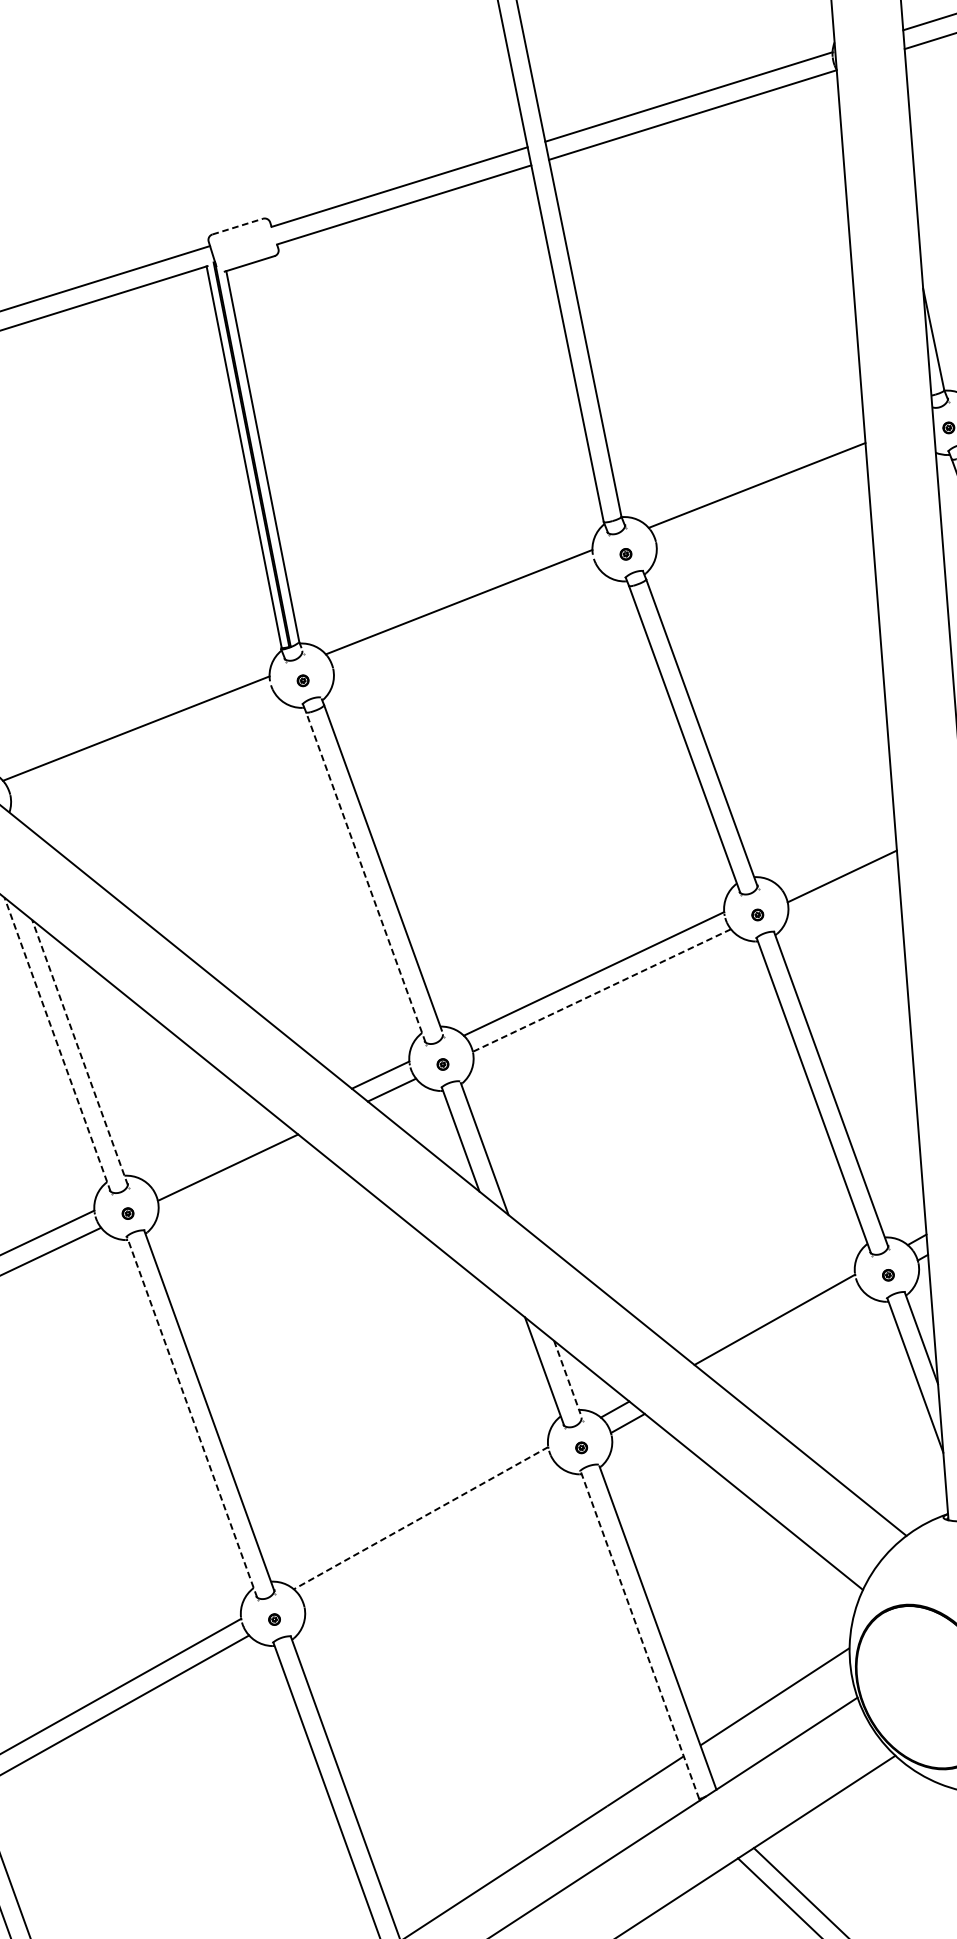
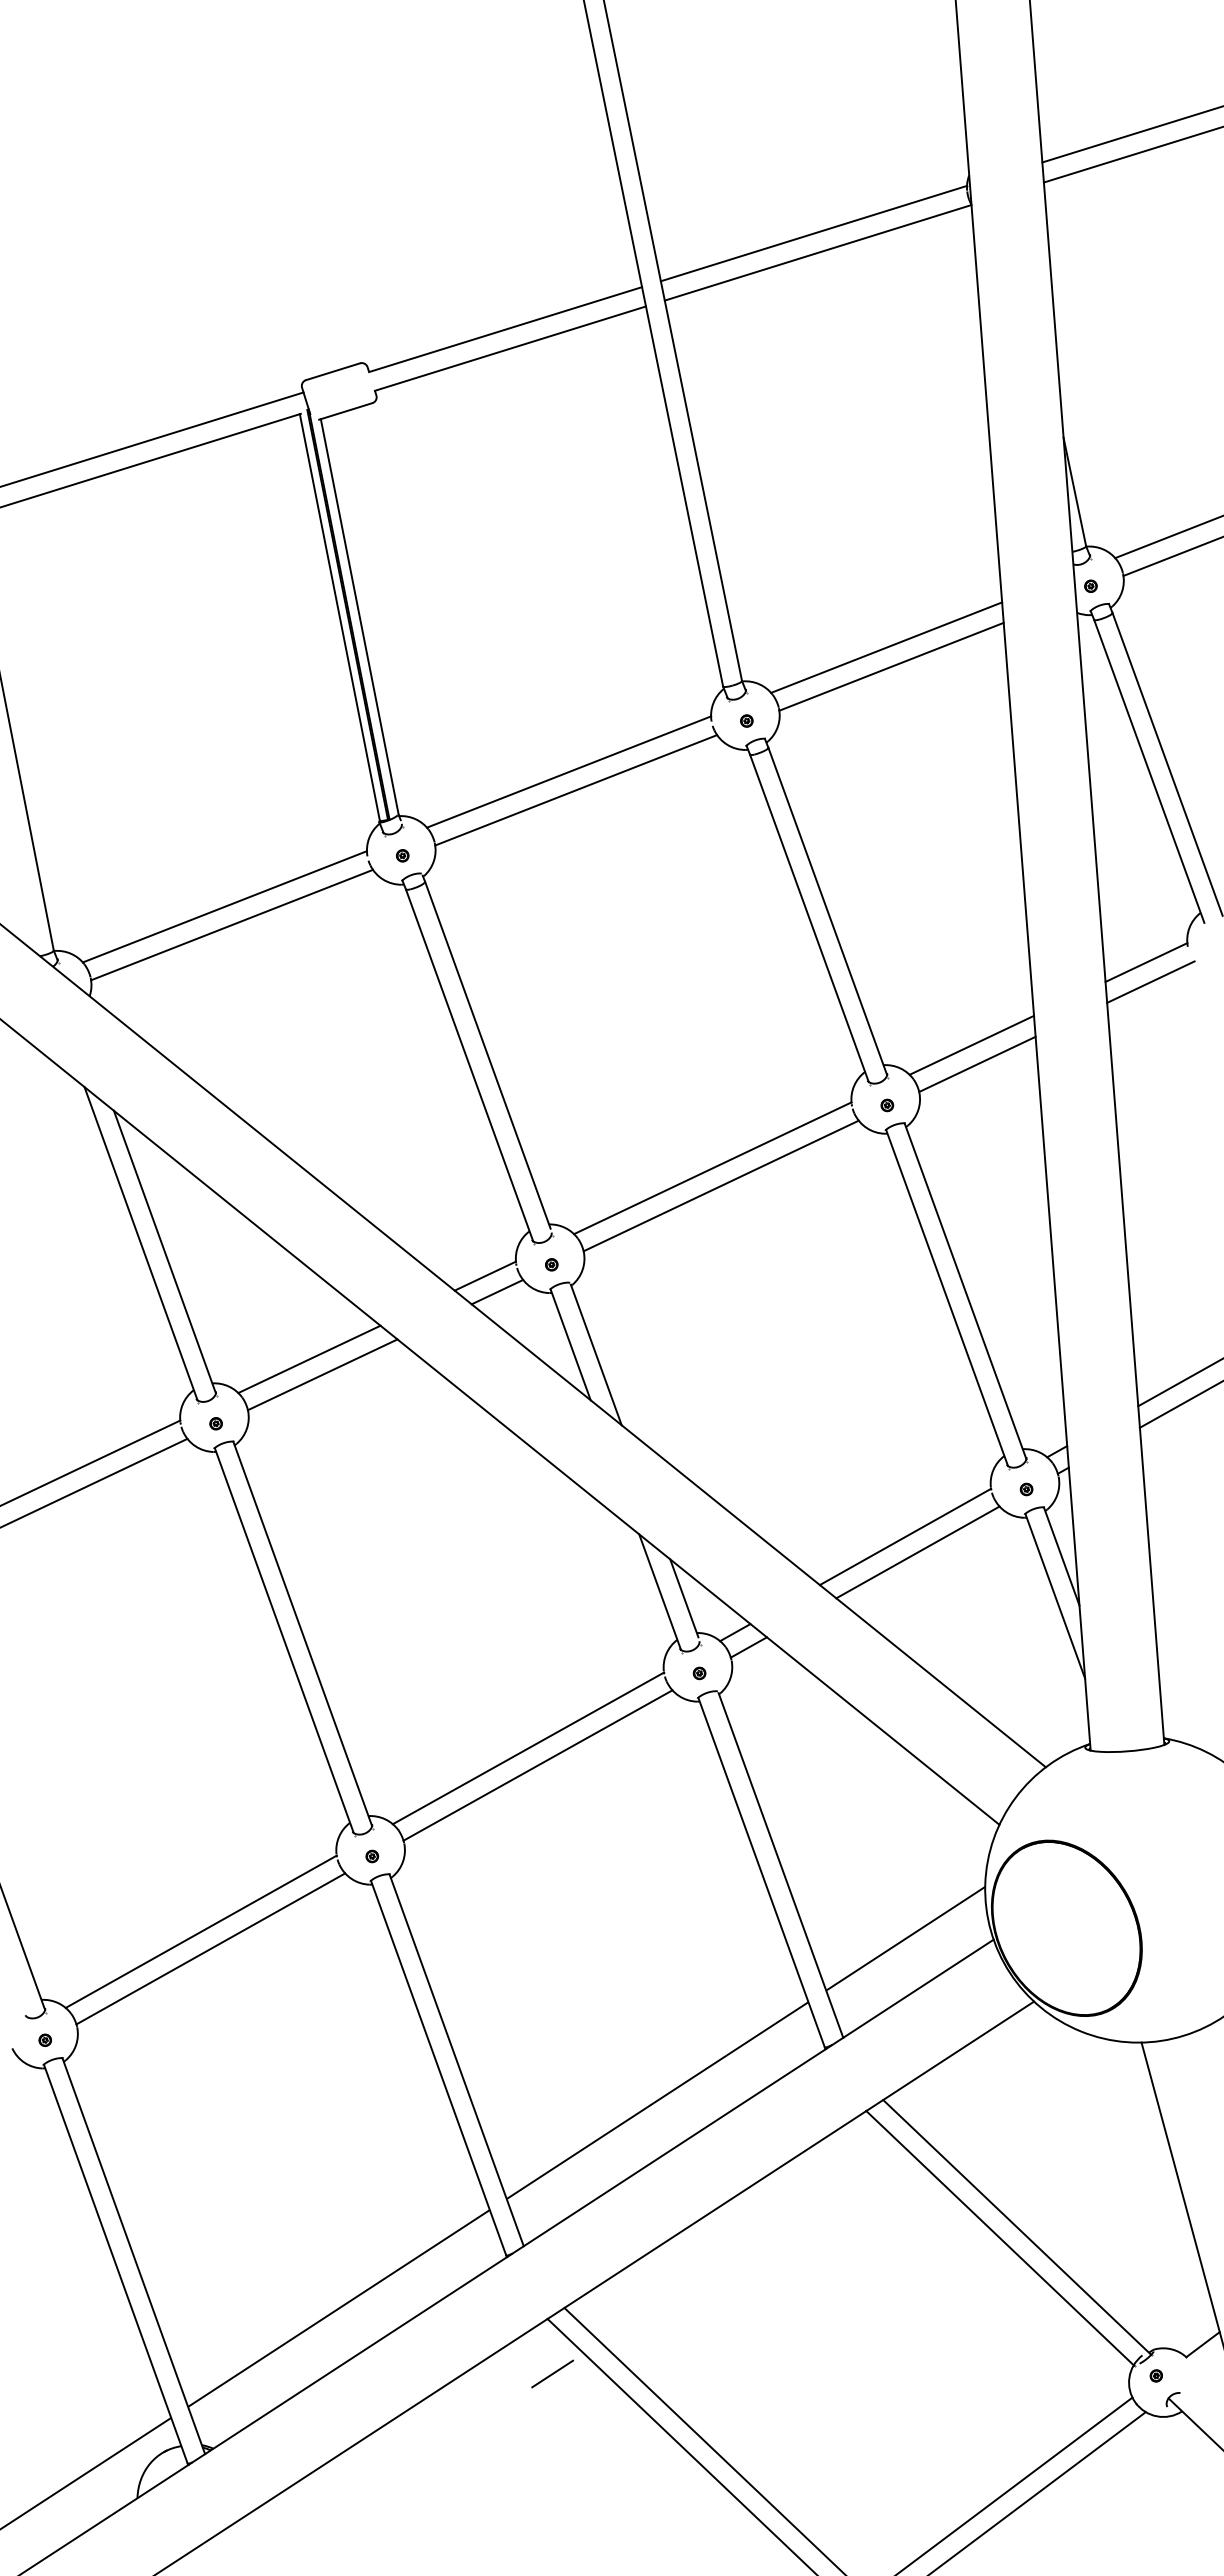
line: (238, 226) -> (333, 371), dashed -> solid
line: (761, 503) -> (891, 666), added
line: (466, 619) -> (576, 790), added
line: (143, 745) -> (232, 924), added
line: (836, 857) -> (971, 1044), added
line: (365, 876) -> (469, 1064), dashed -> solid
line: (601, 991) -> (720, 1186), dashed -> solid
line: (57, 1044) -> (140, 1243), dashed -> solid
line: (79, 1052) -> (164, 1251), dashed -> solid
line: (215, 1153) -> (309, 1359), added
line: (786, 1334) -> (917, 1552), added
line: (567, 1377) -> (684, 1598), dashed -> solid
line: (192, 1416) -> (284, 1640), dashed -> solid
line: (421, 1518) -> (528, 1748), dashed -> solid
line: (429, 1534) -> (537, 1765), added
line: (639, 1634) -> (761, 1872), dashed -> solid

